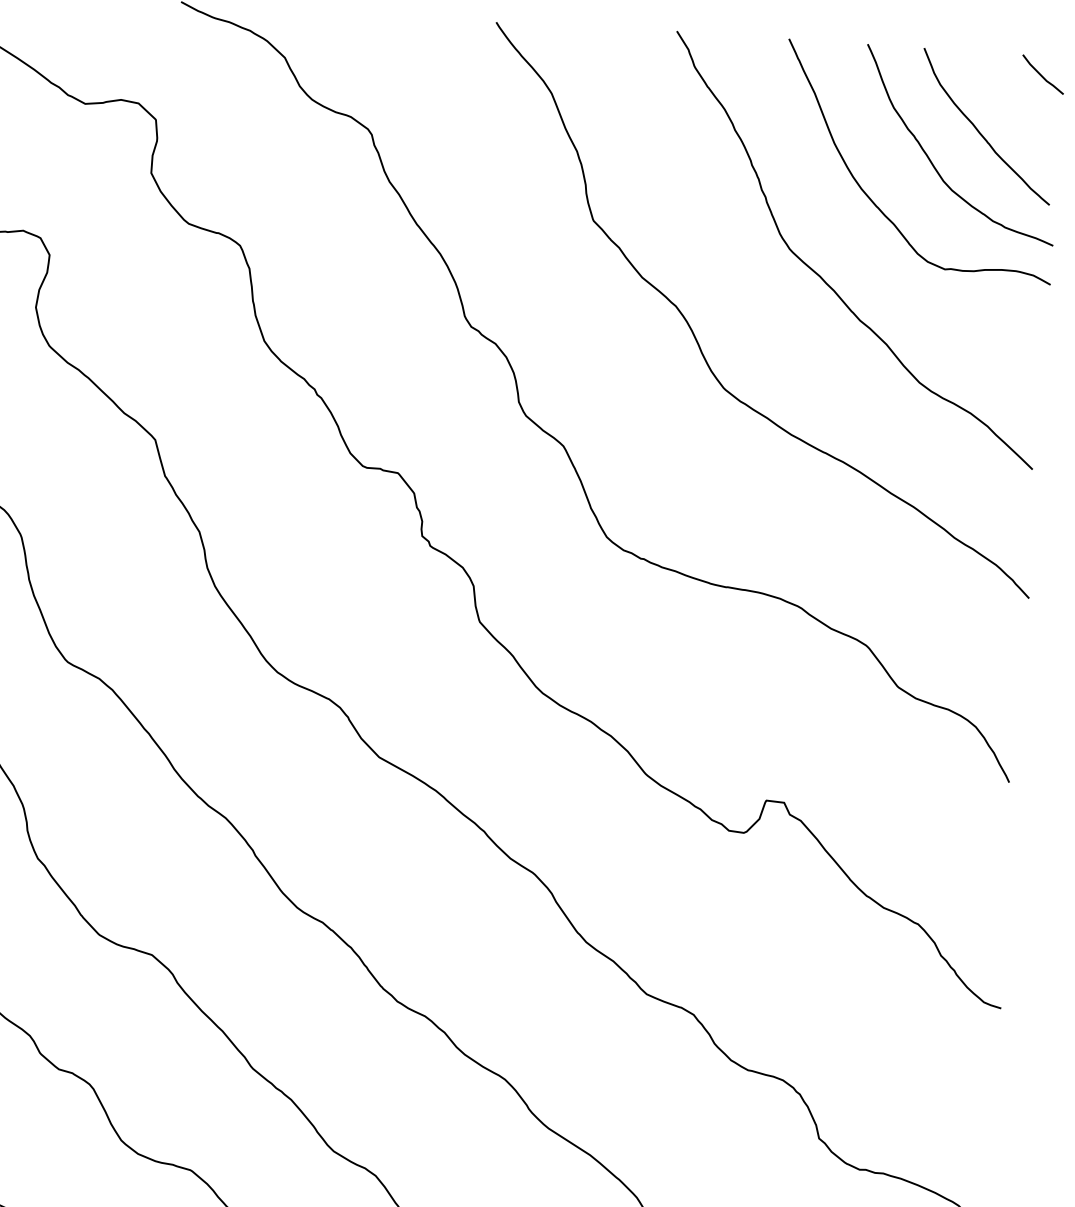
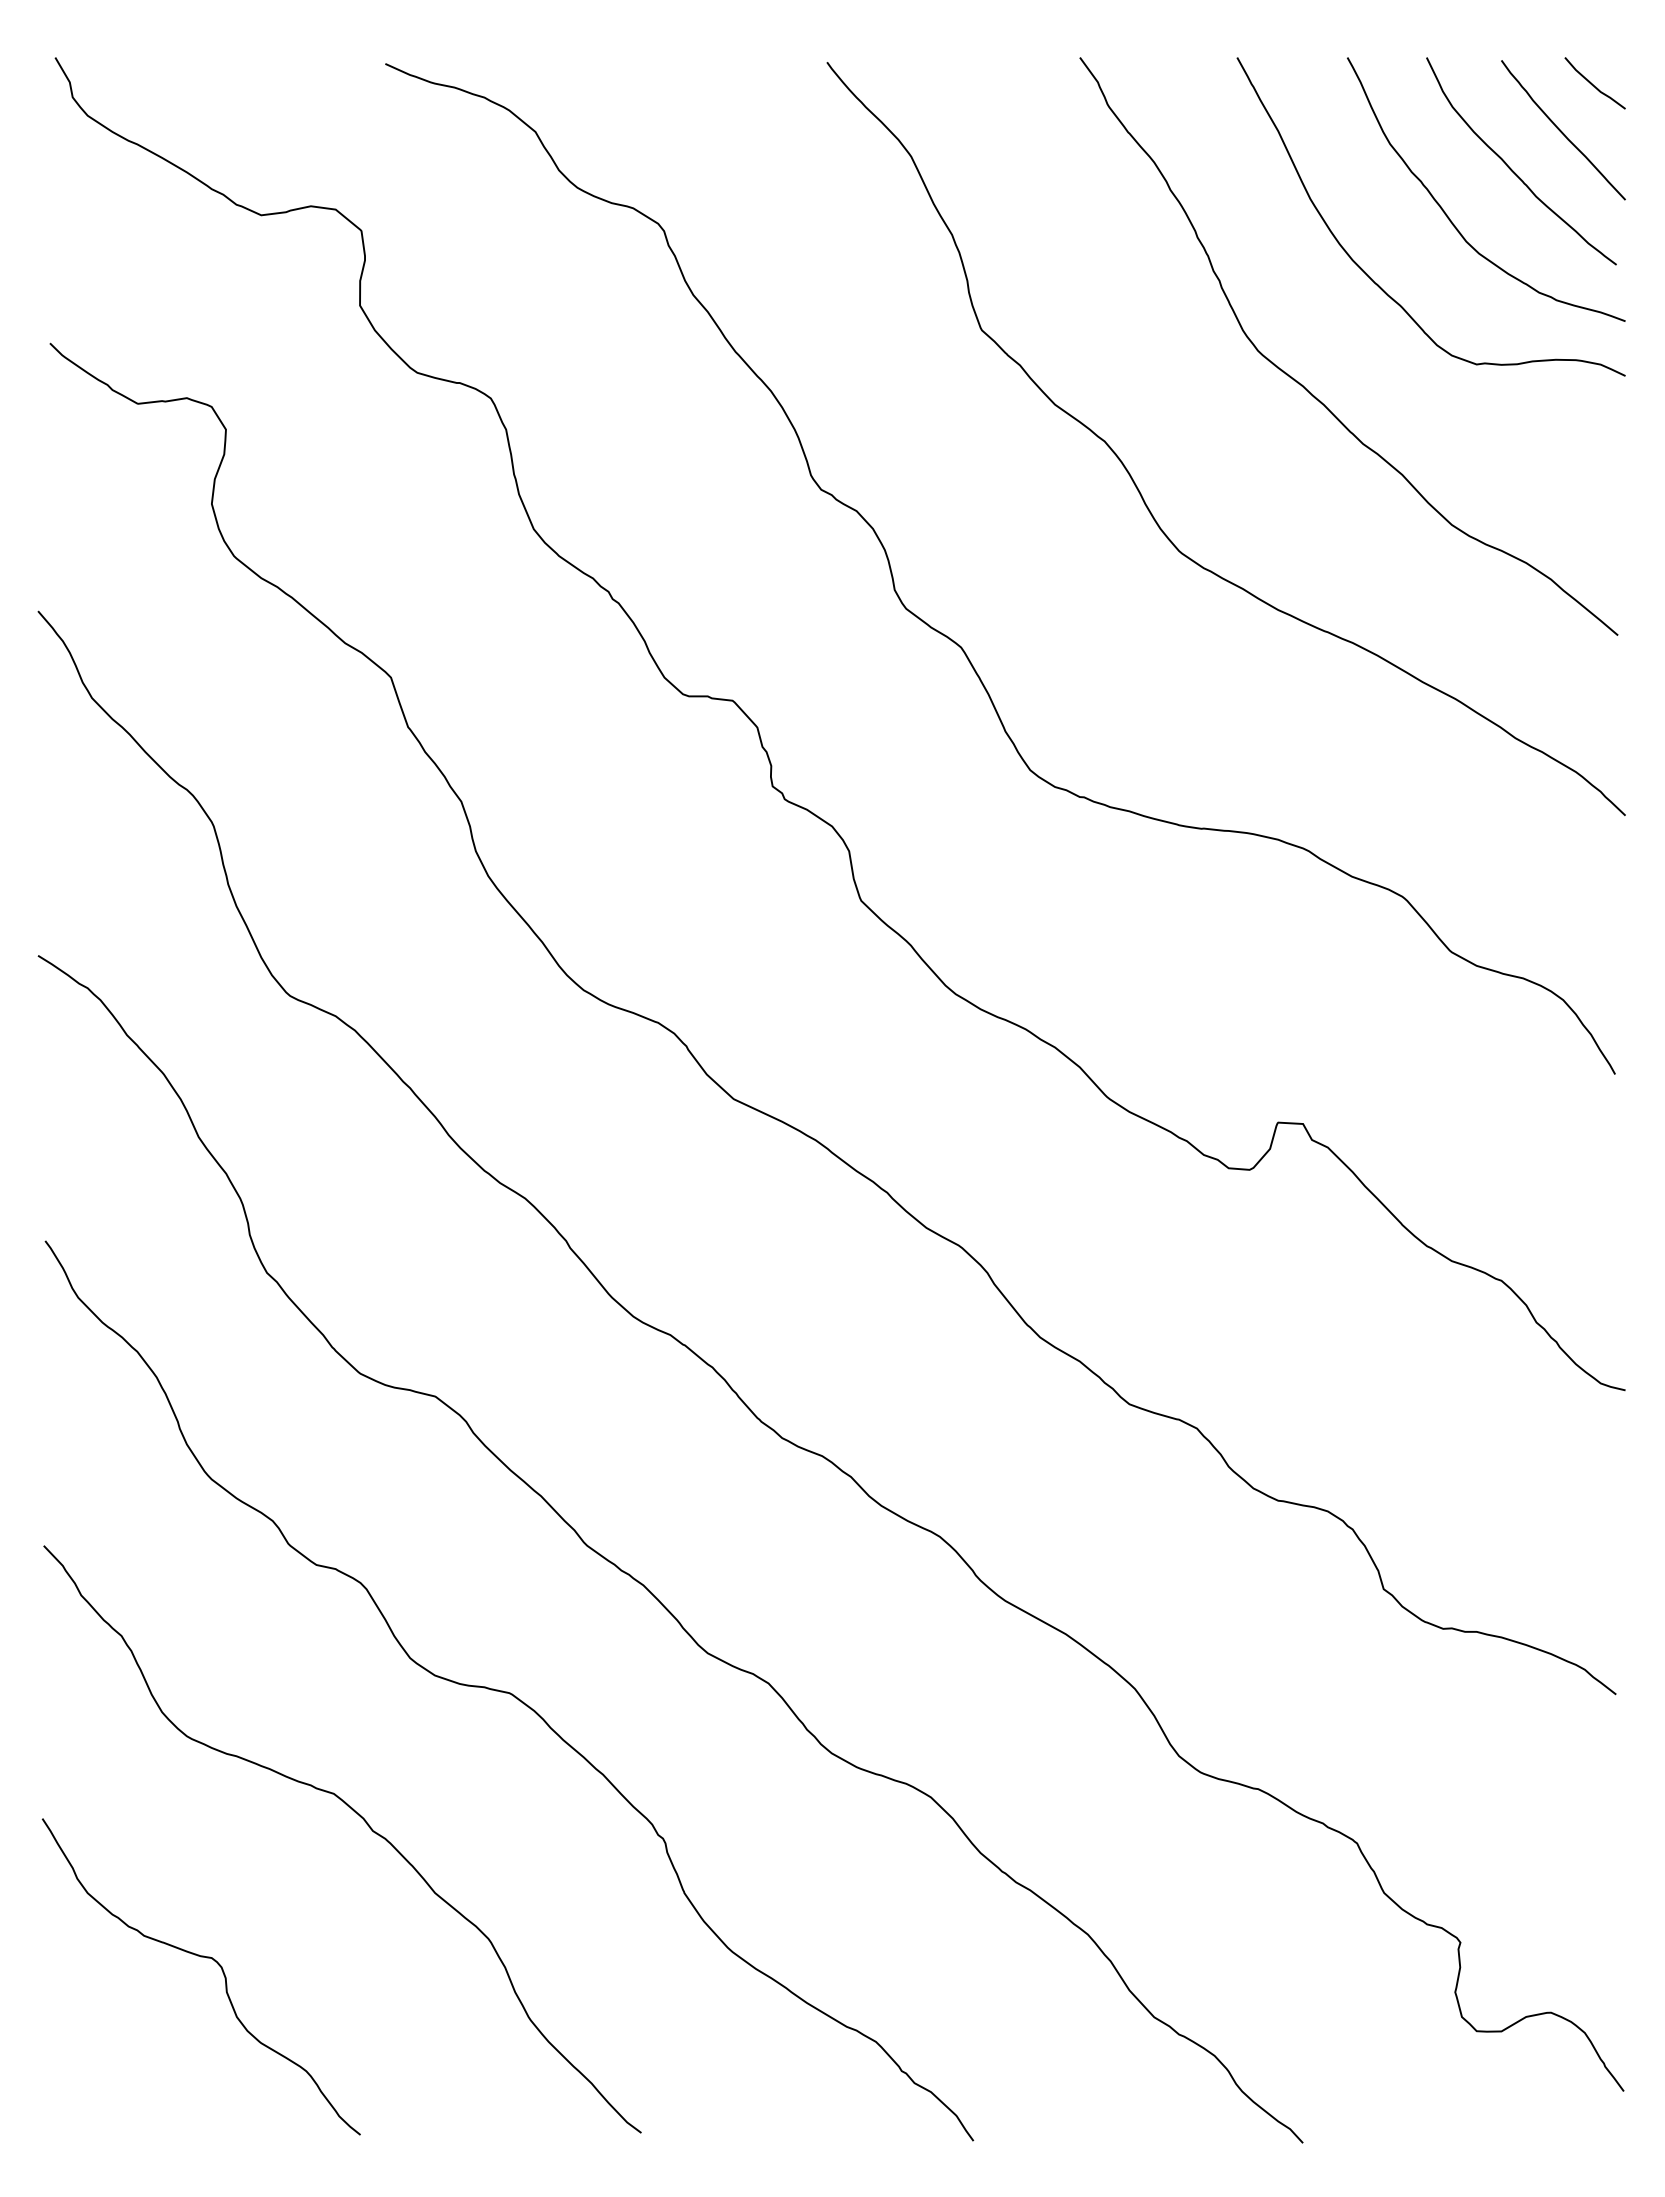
curve: (1017, 107) -> (1562, 131), added

